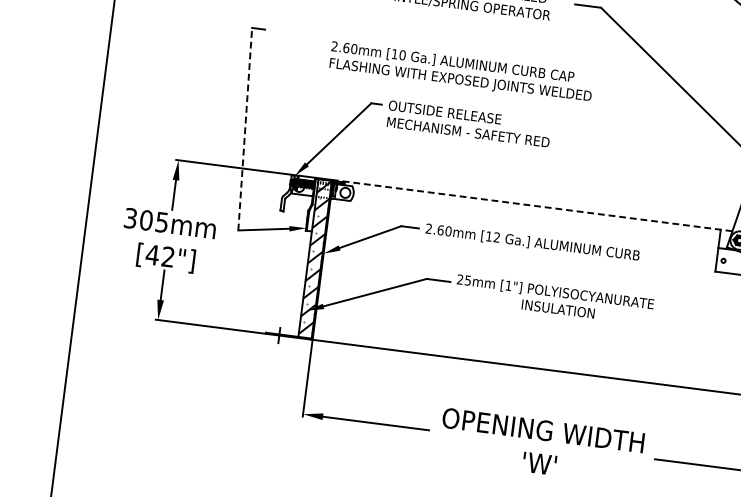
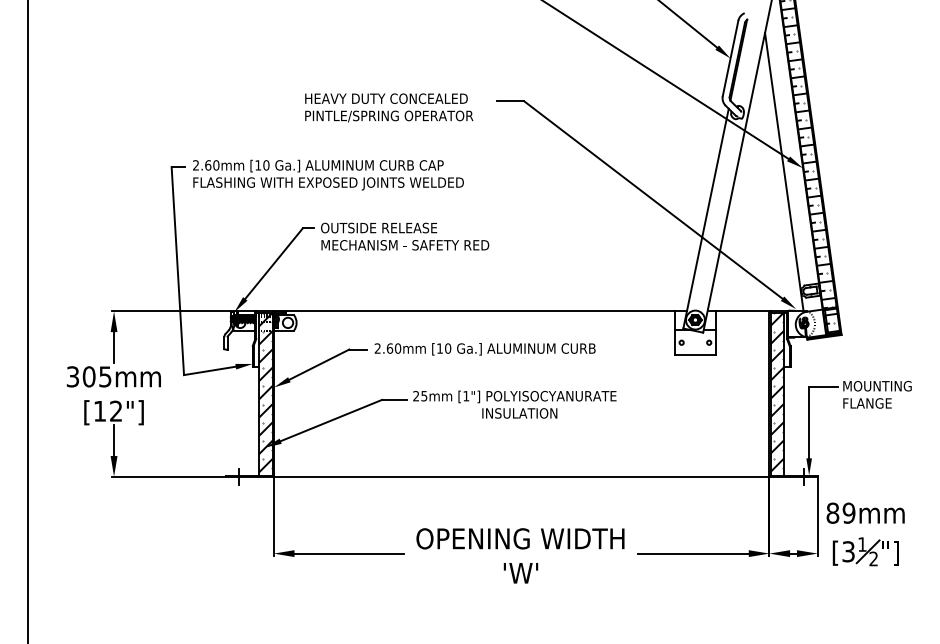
text: (461, 71) -> (328, 174), moved
line: (244, 128) -> (177, 270), dashed -> solid
line: (532, 205) -> (480, 311), dashed -> solid
text: (497, 237) -> (448, 348), [12 -> [10
text: (152, 255) -> (99, 411), [42"] -> [12"]

